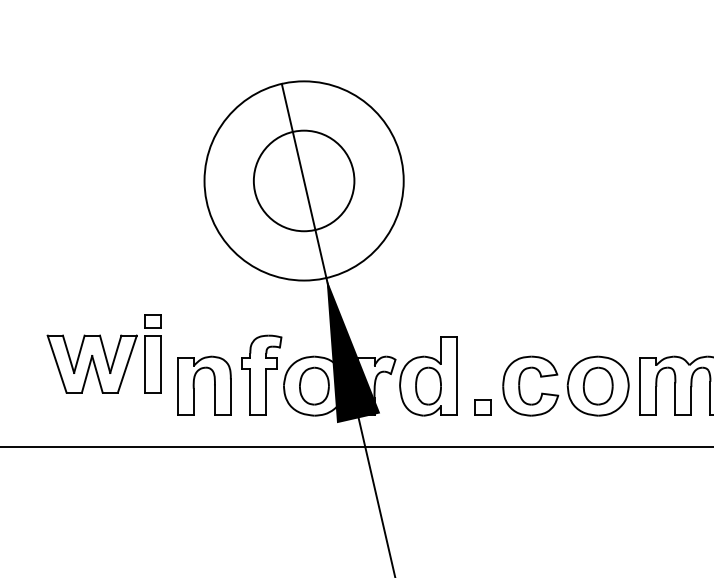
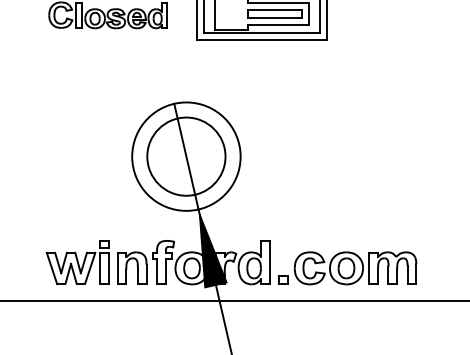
circle: (304, 180) -> (186, 156), size x1.43
part: (104, 353) -> (77, 262), moved

